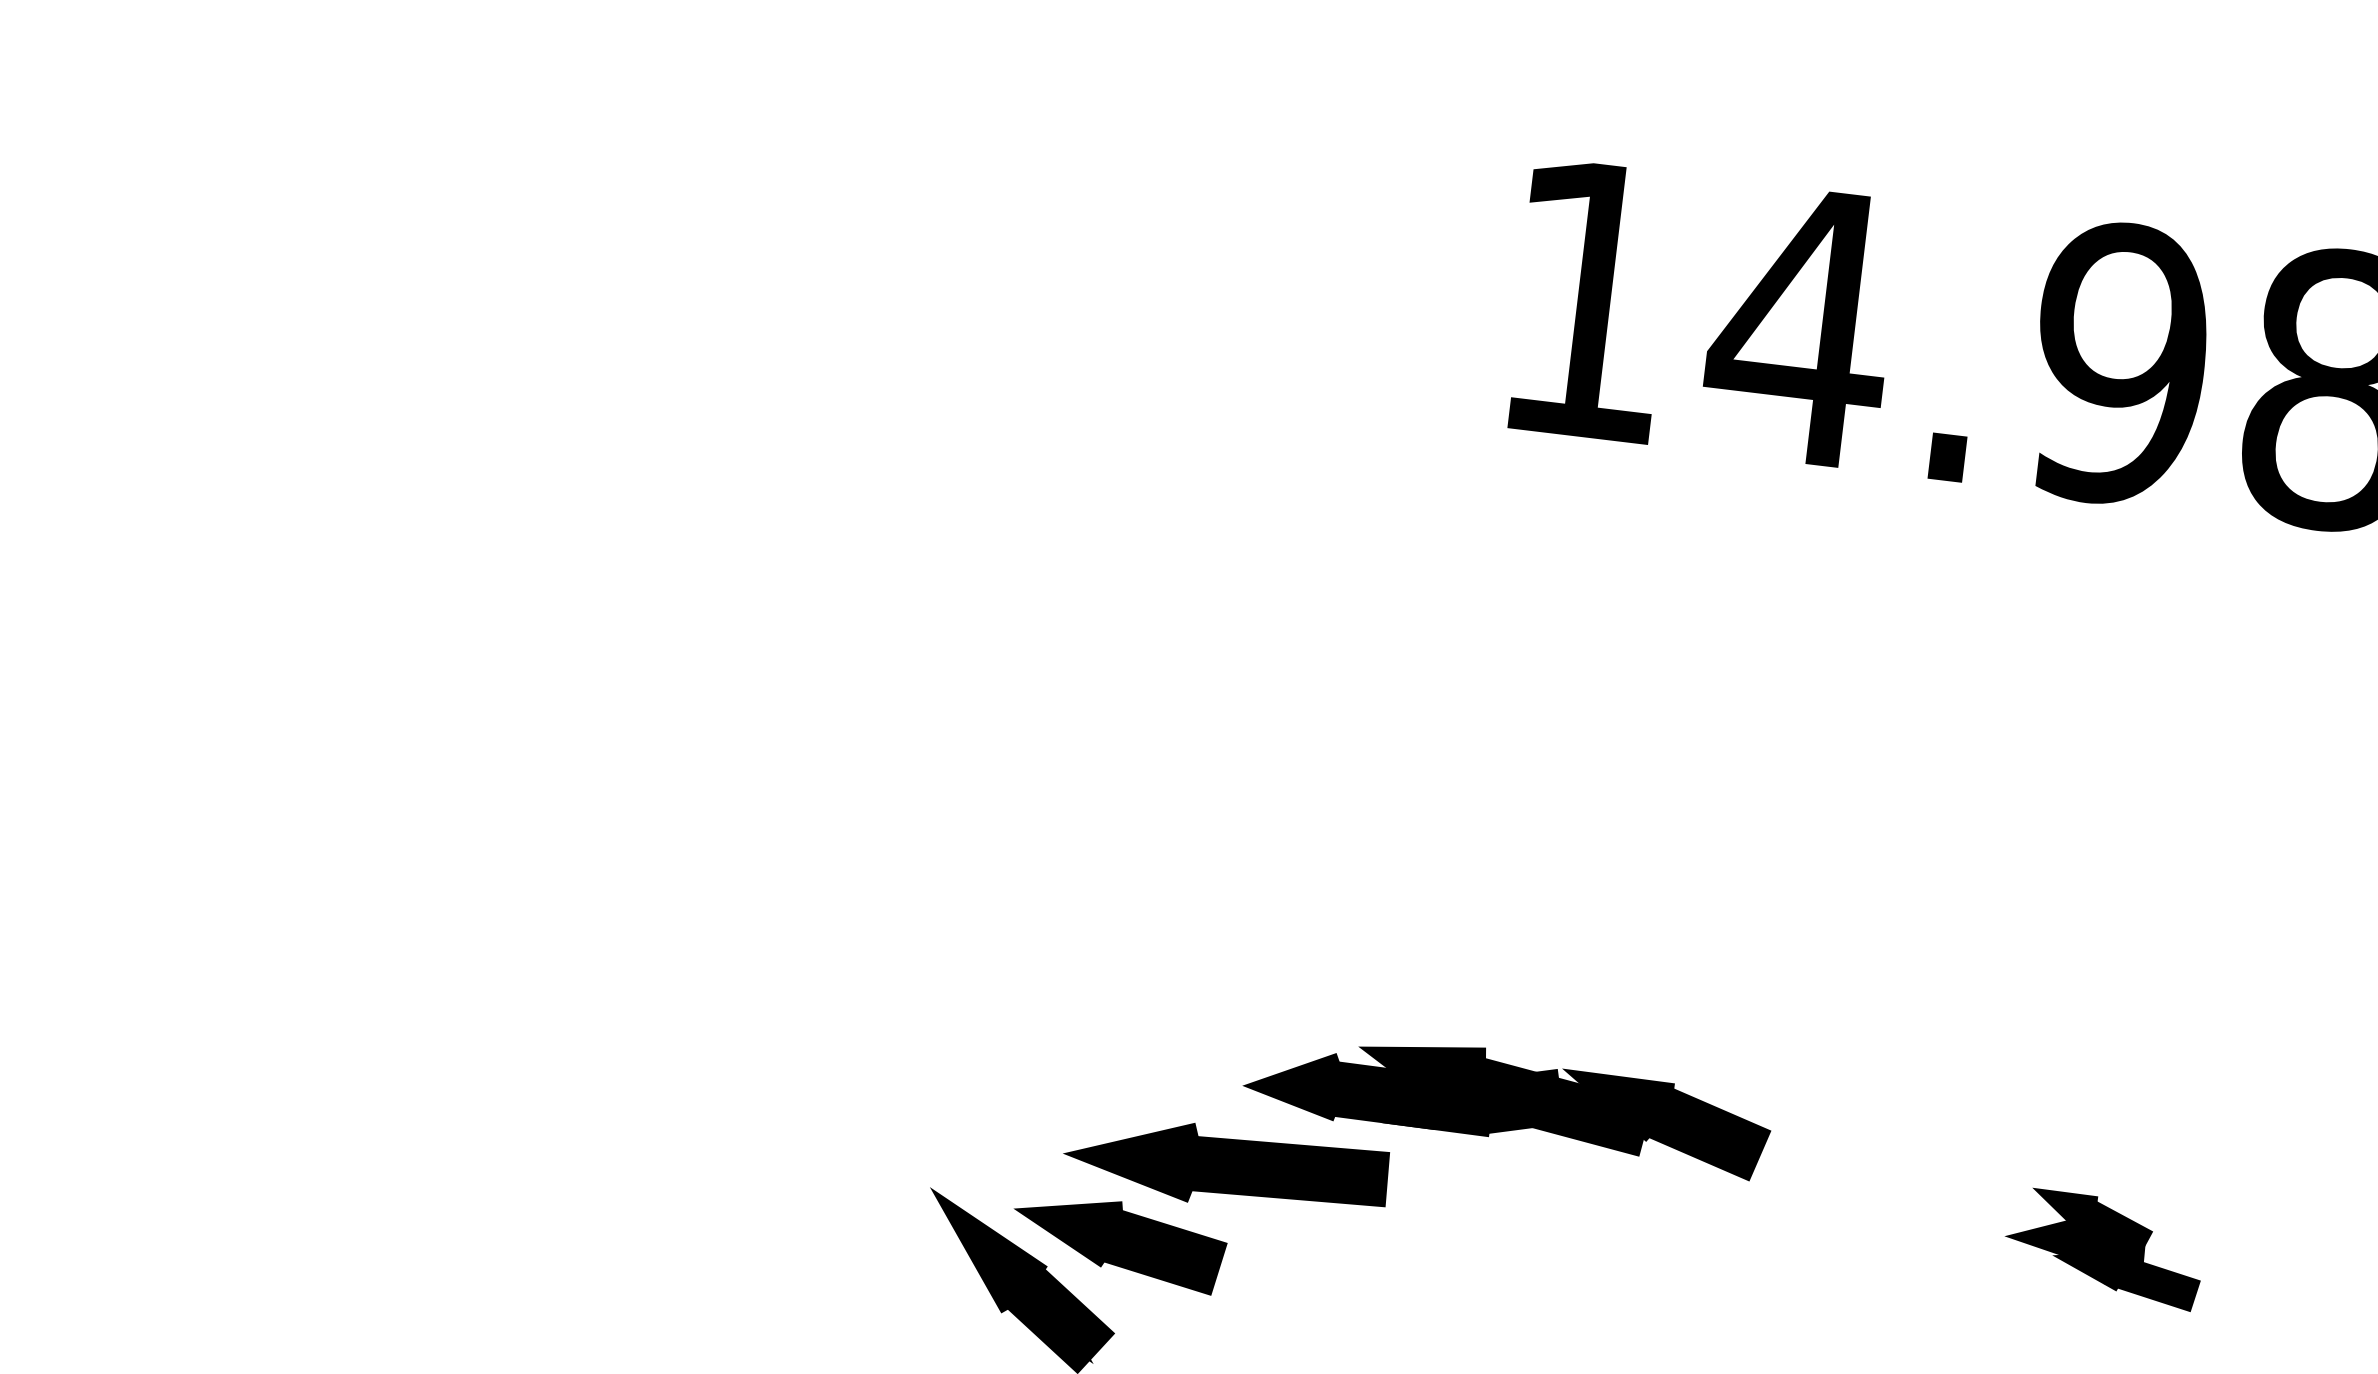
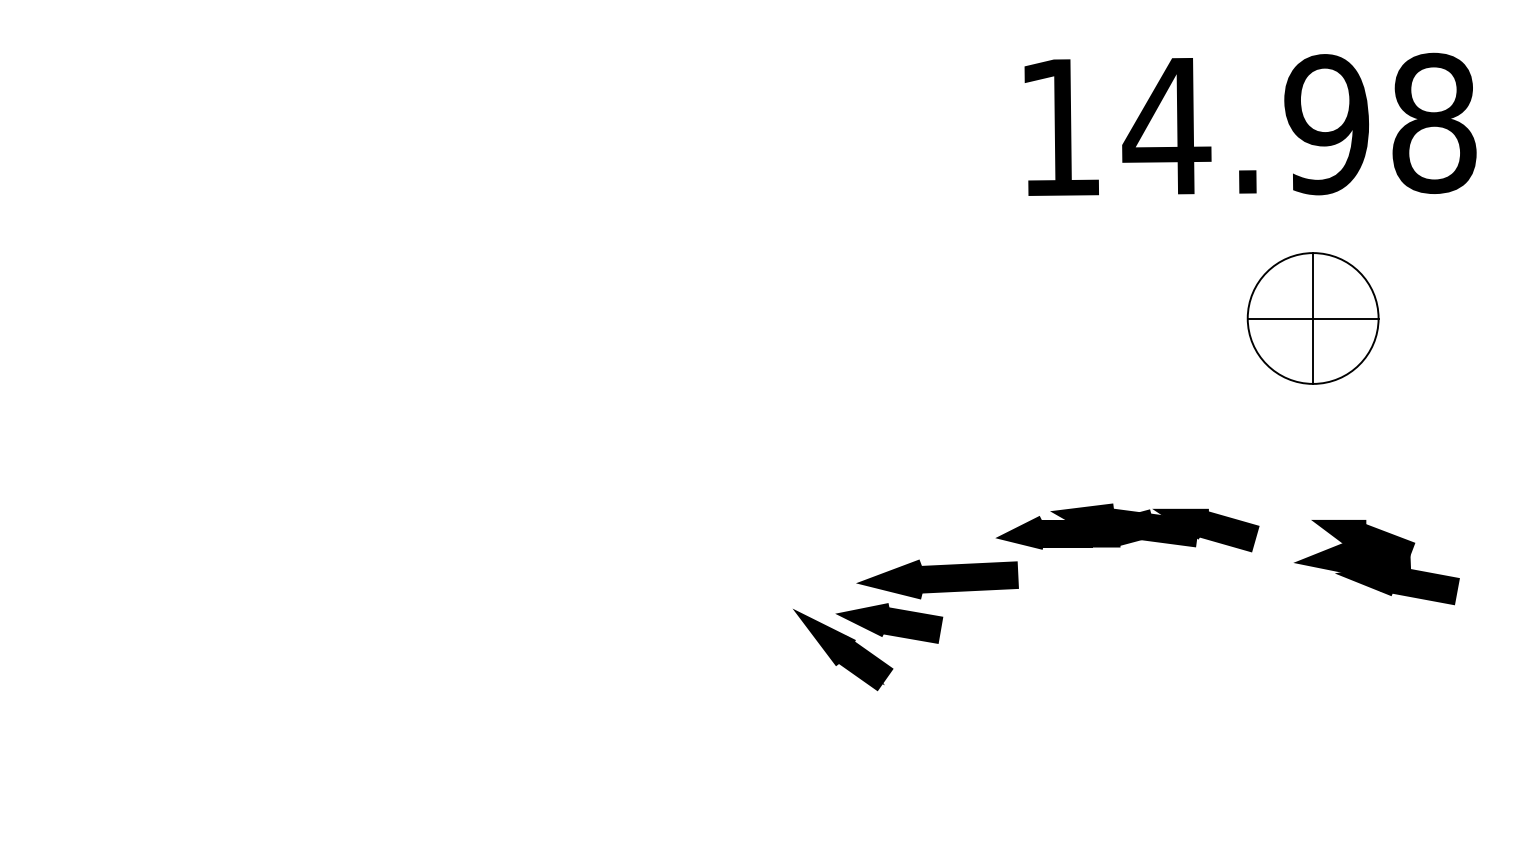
part: (2040, 746) -> (1312, 318), added
part: (1508, 1099) -> (1127, 527), moved
part: (2103, 1248) -> (1376, 562), size x1.67

